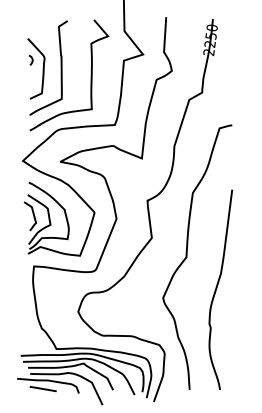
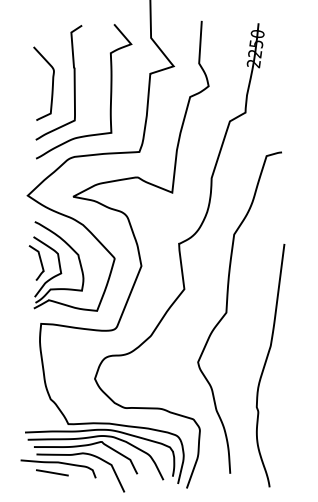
curve: (31, 59) -> (38, 72), removed
curve: (217, 288) -> (266, 364), moved

